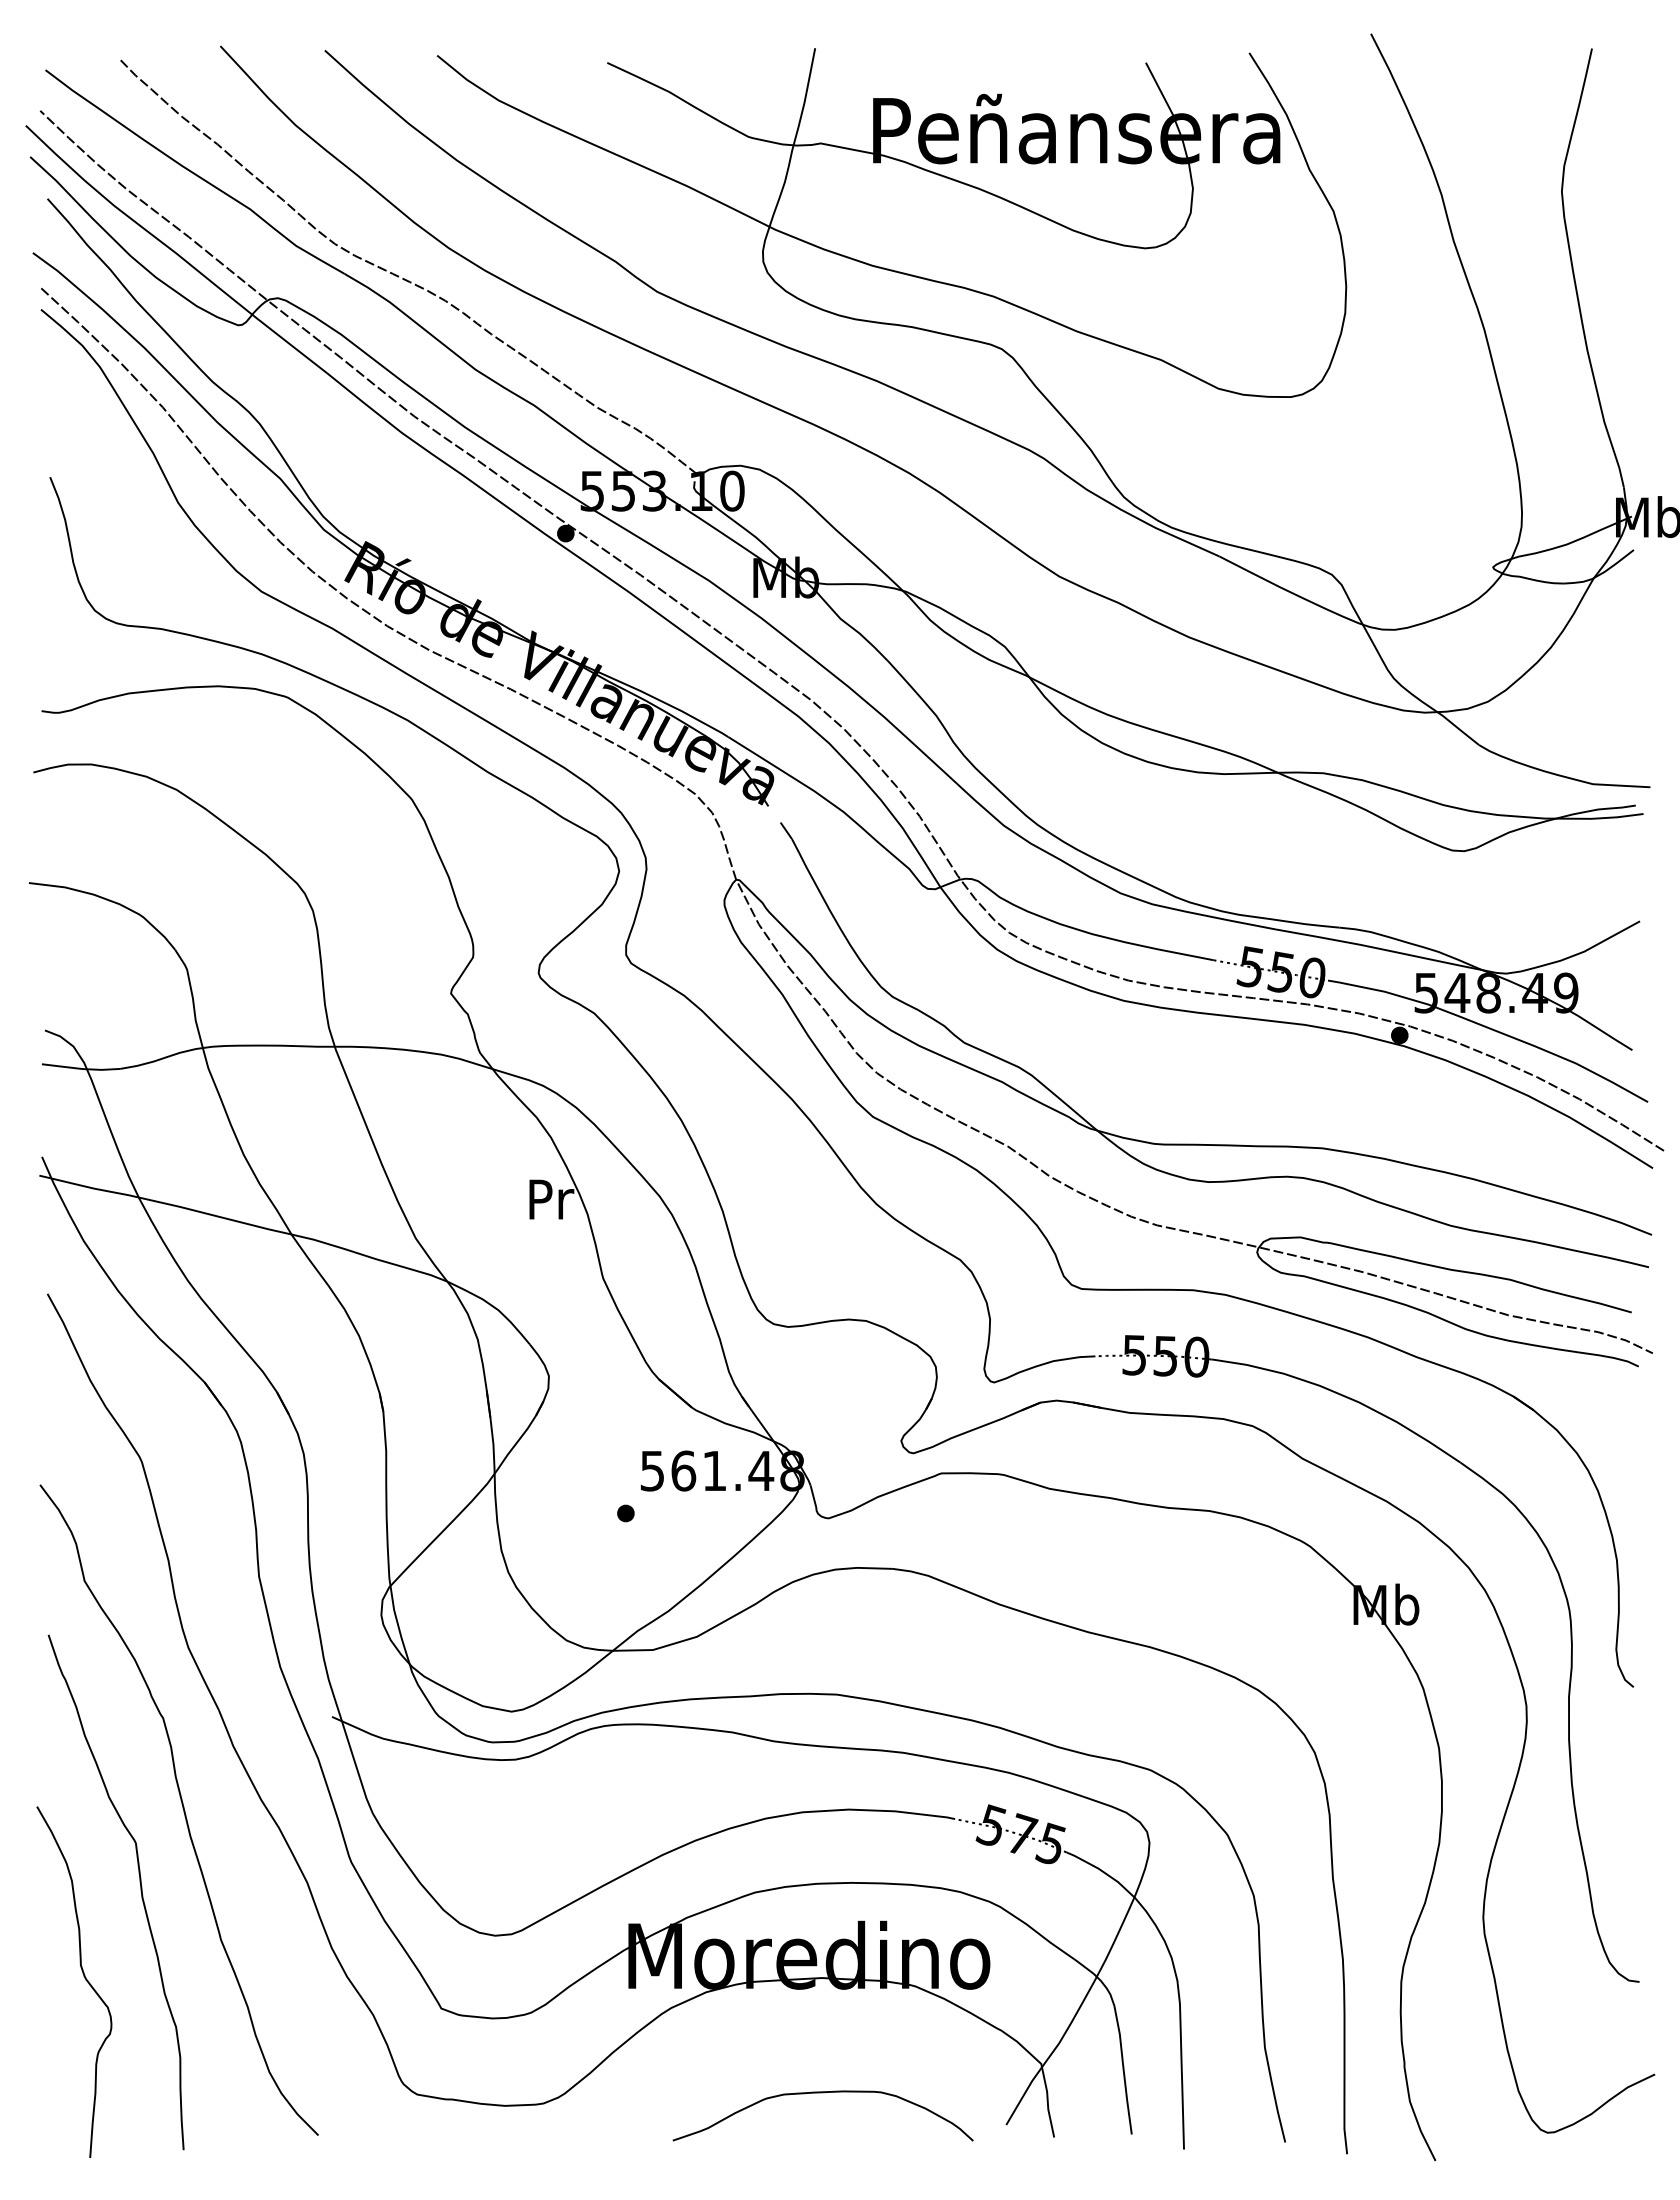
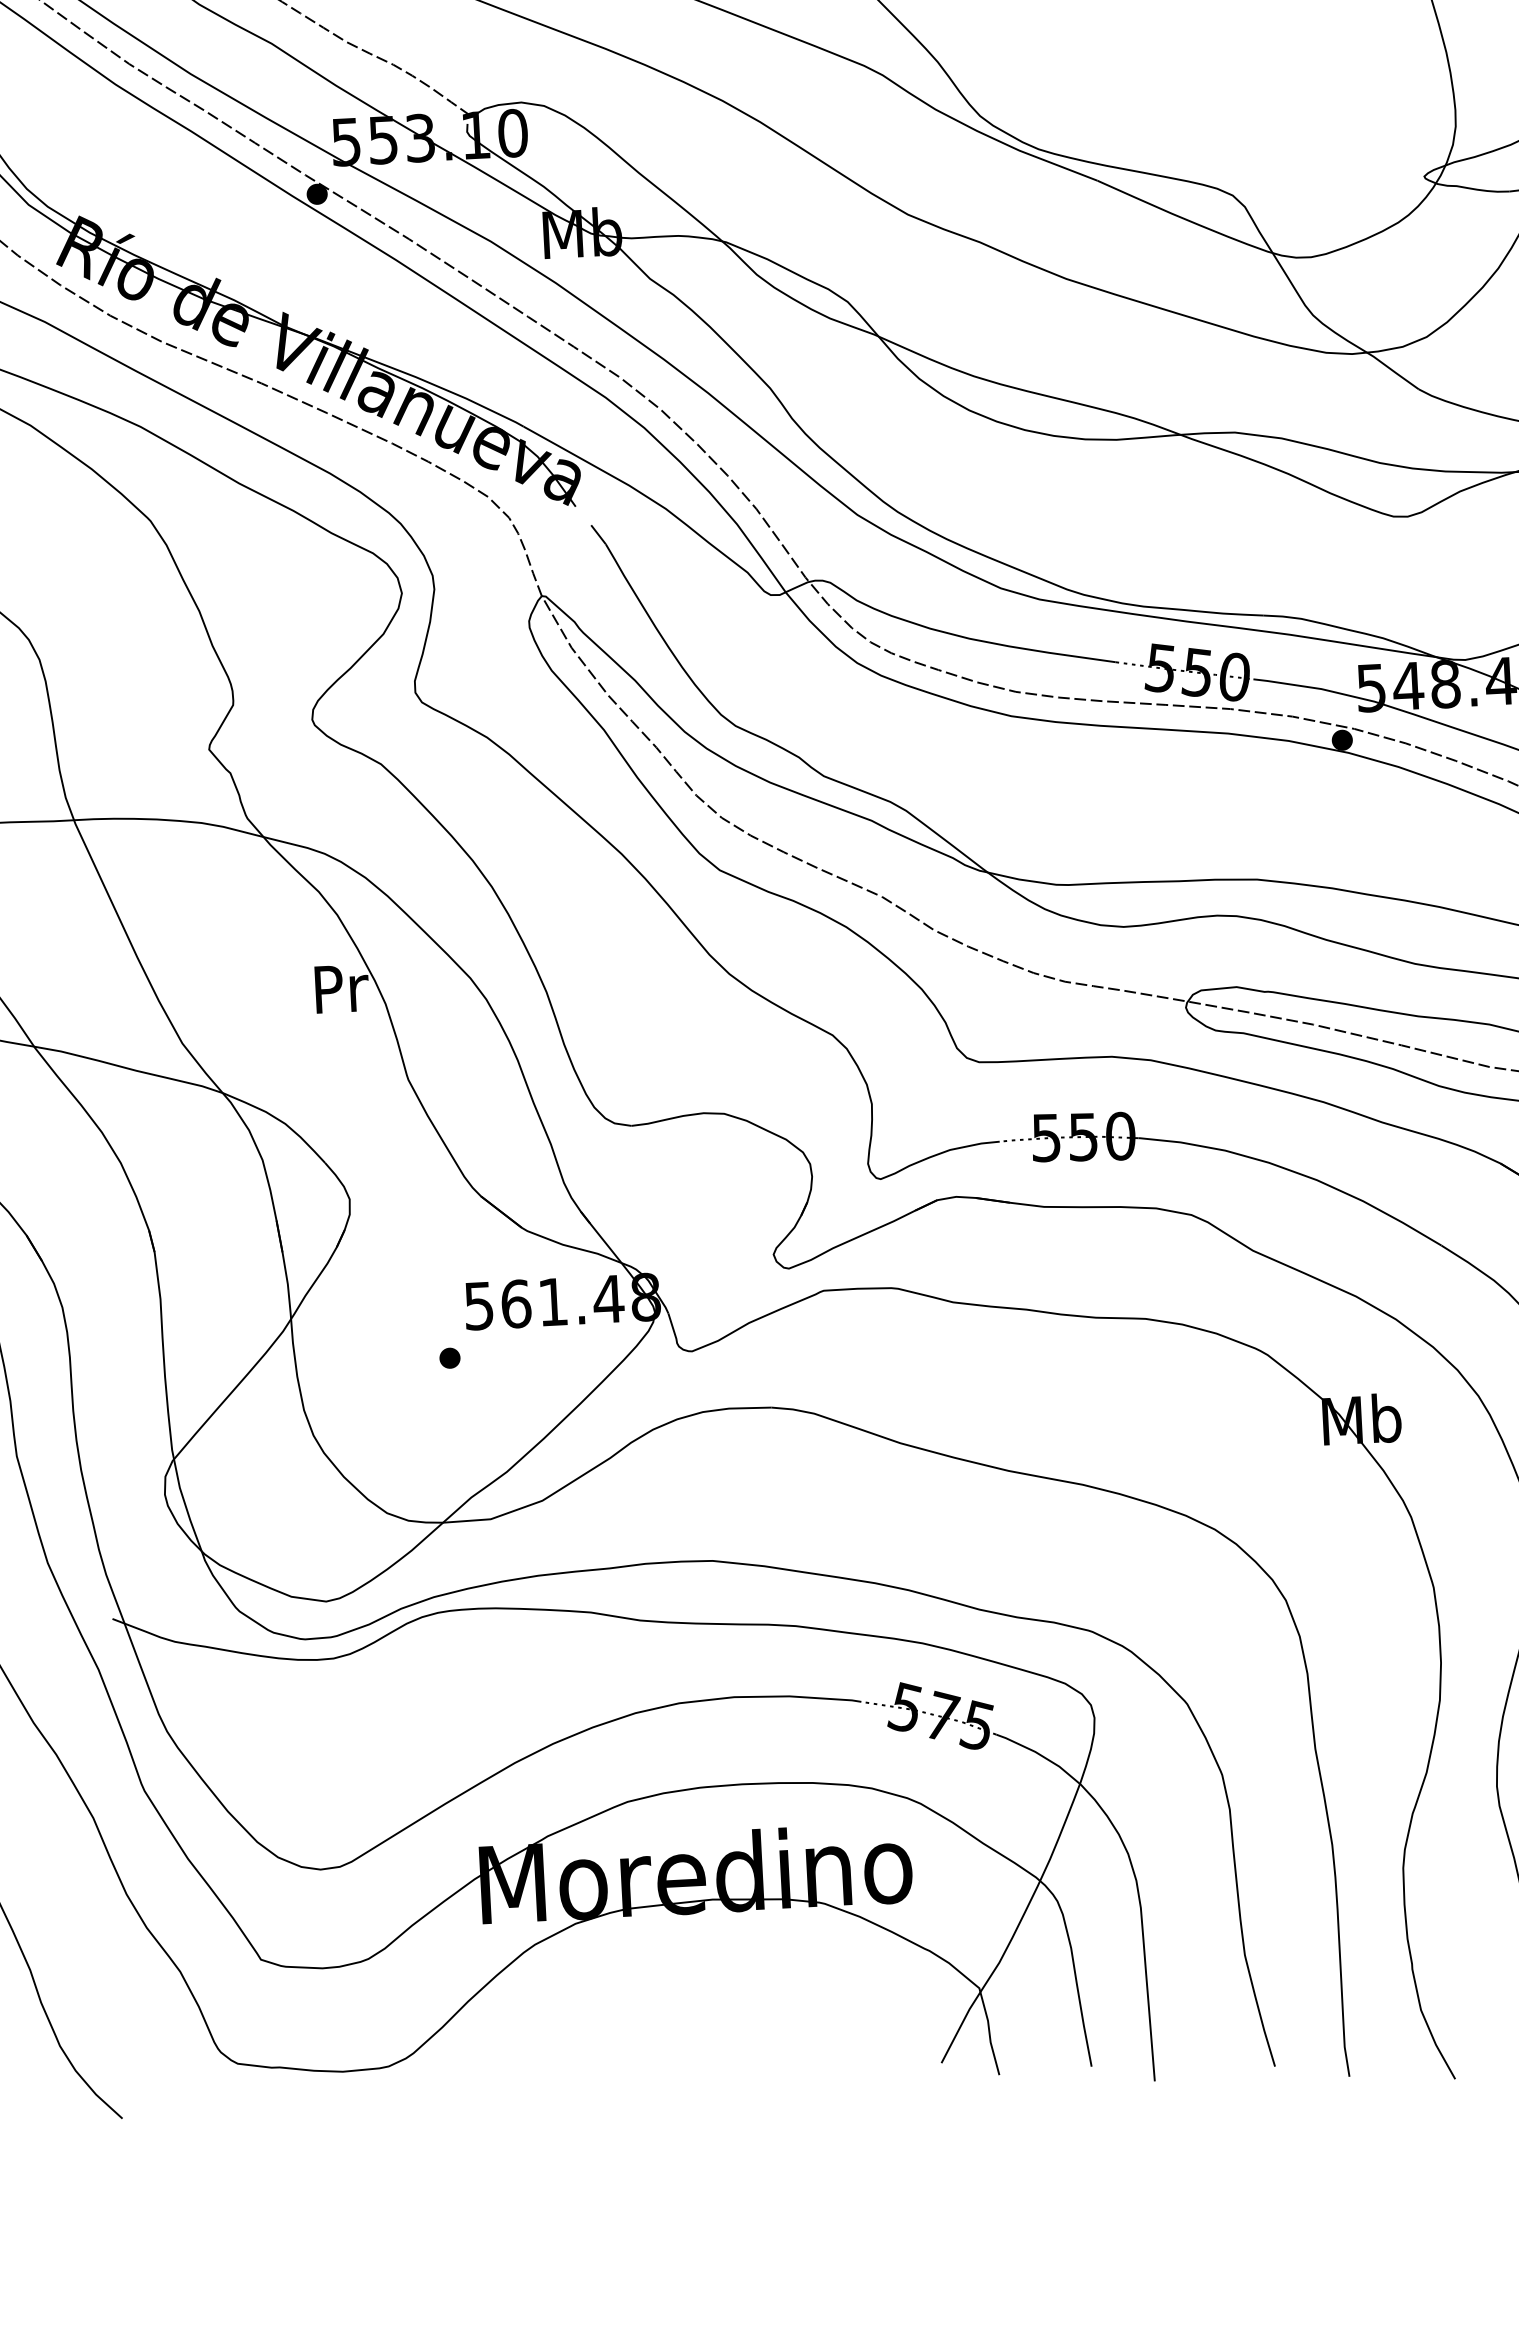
curve: (822, 2093) -> (720, 2037), removed

